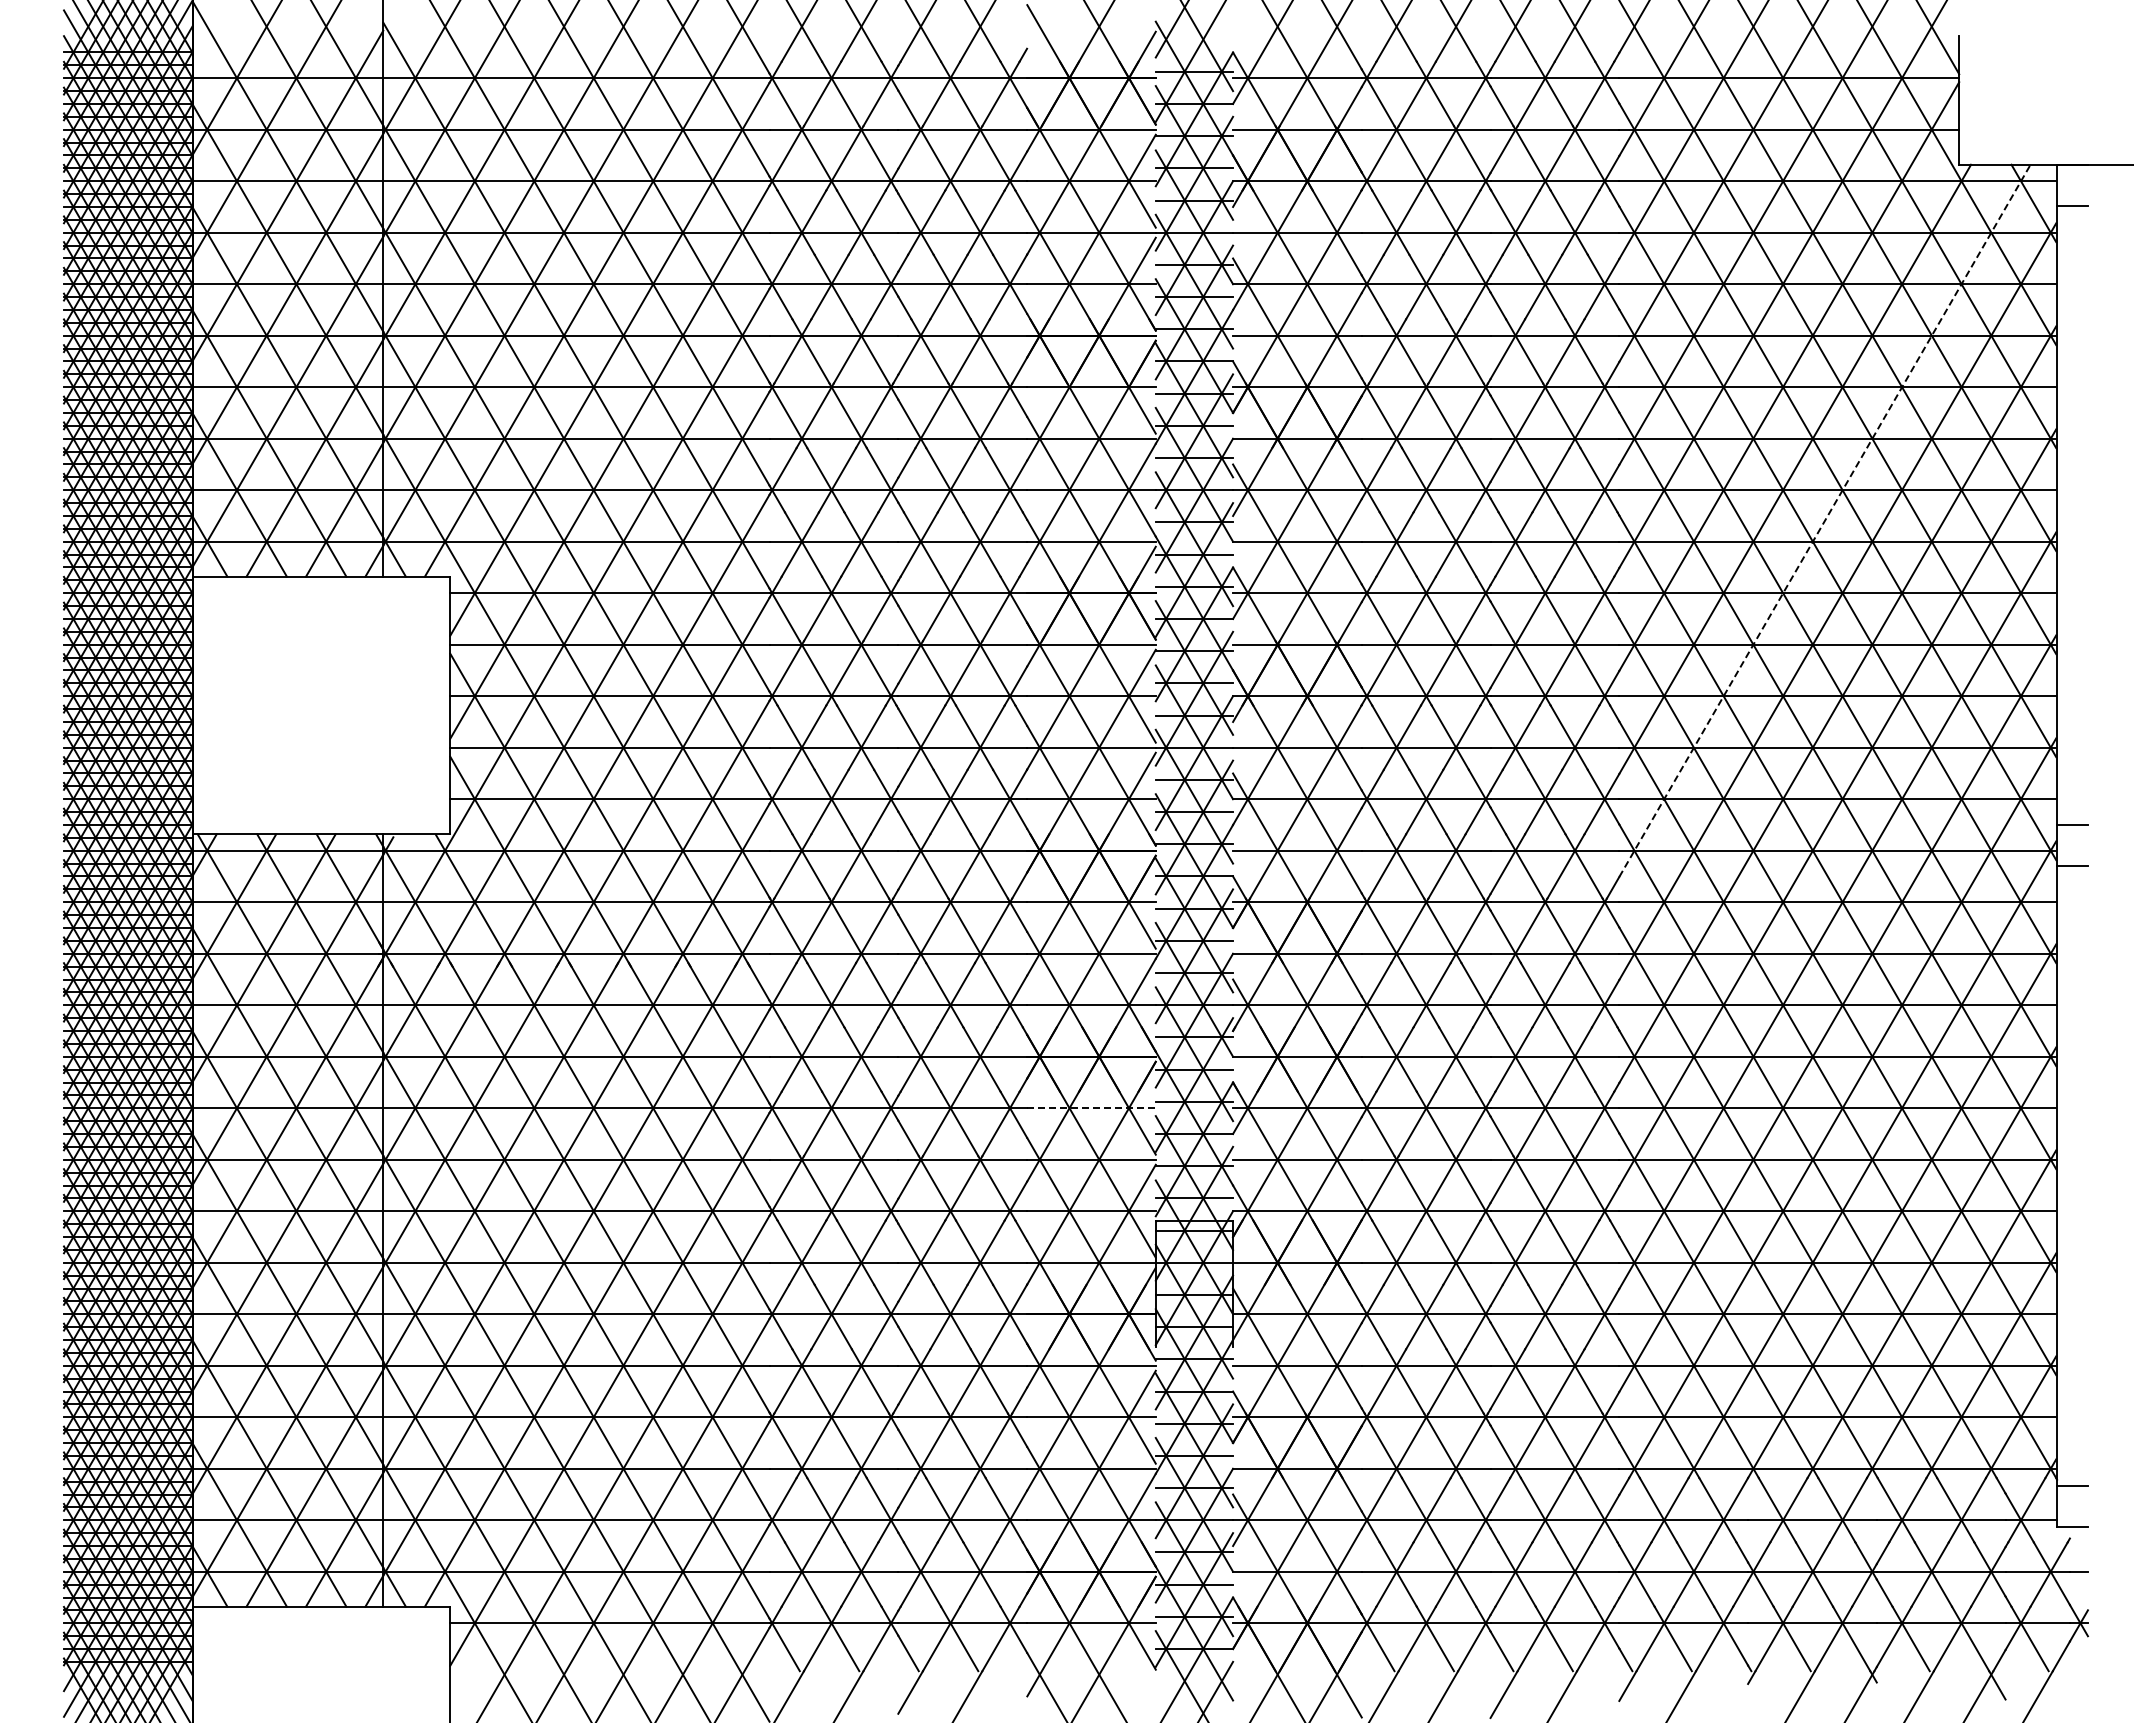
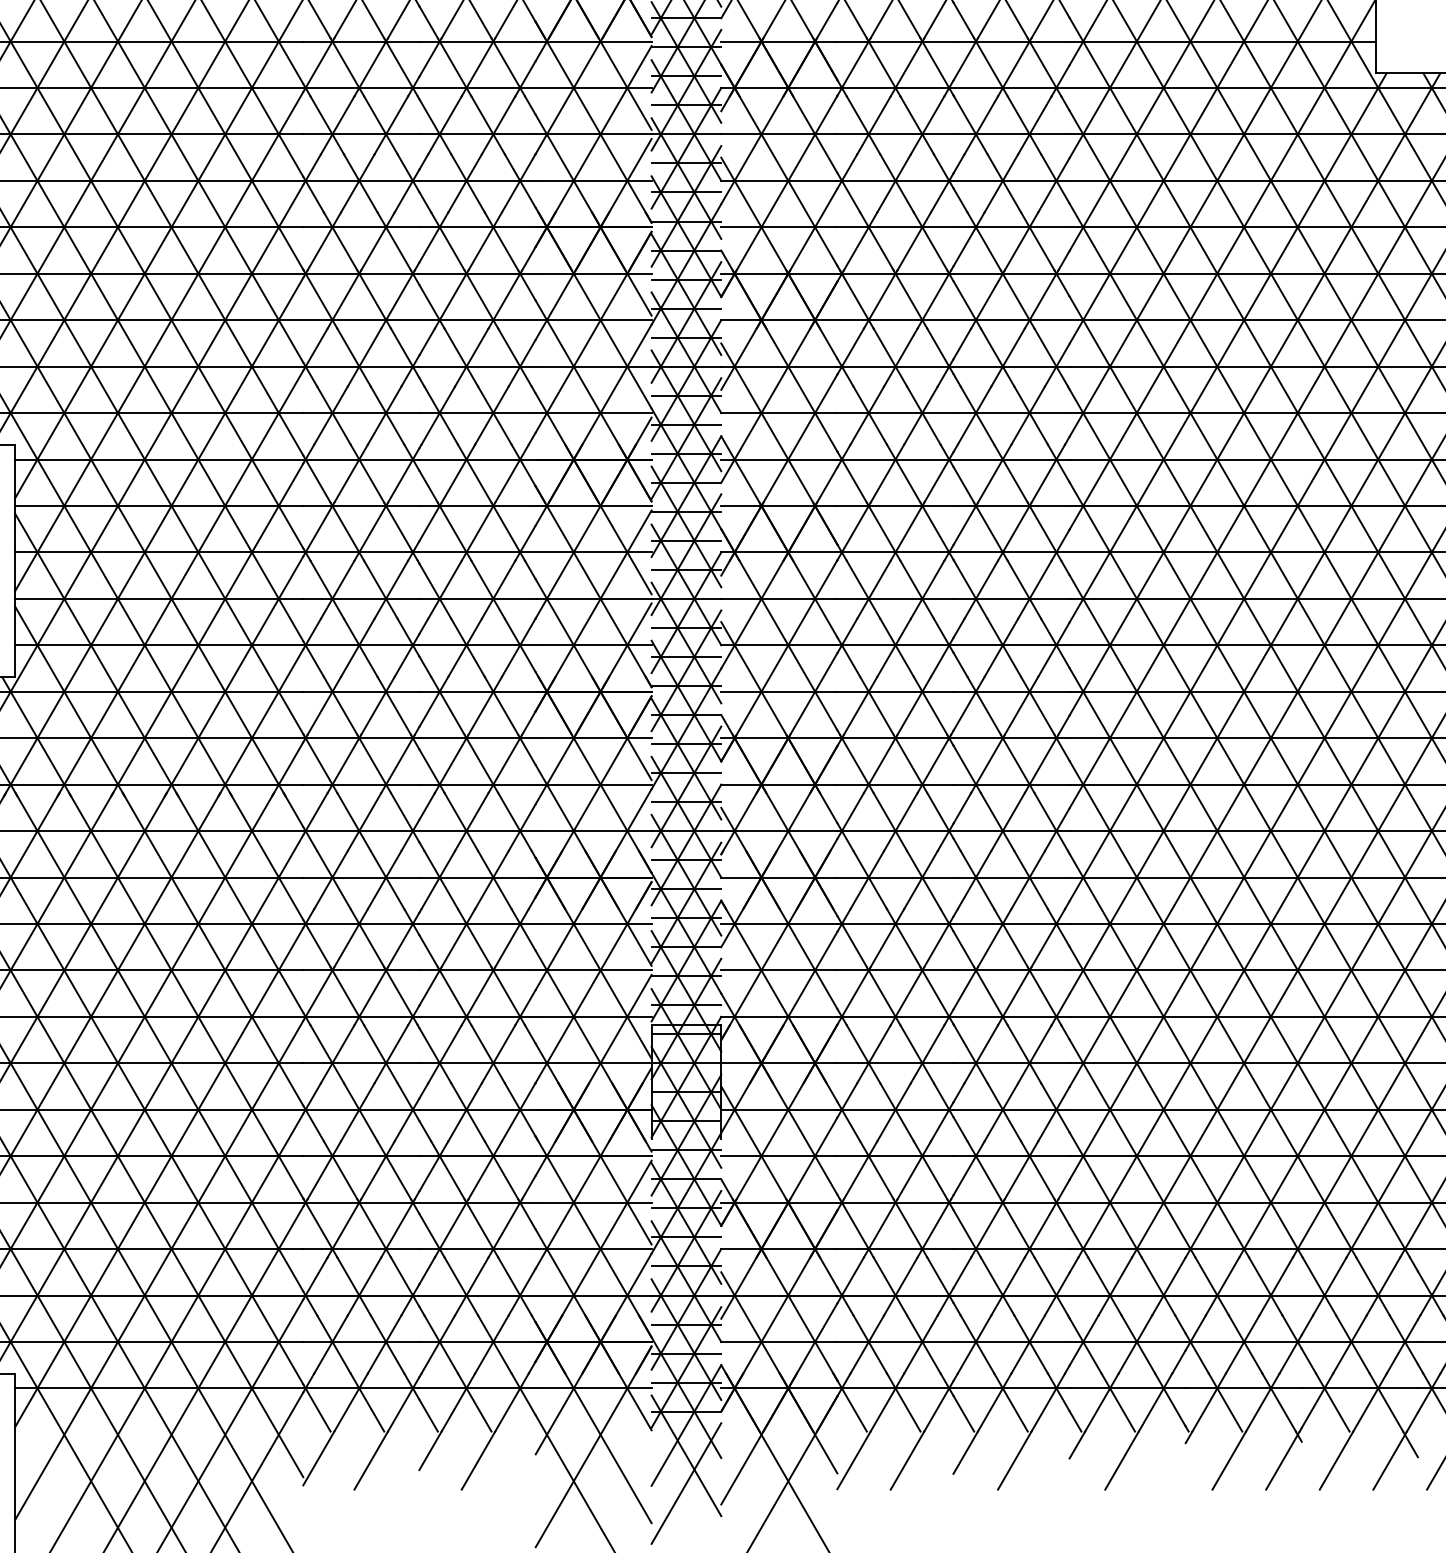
line: (1825, 520) -> (1255, 393), dashed -> solid
line: (1092, 1108) -> (594, 924), dashed -> solid

